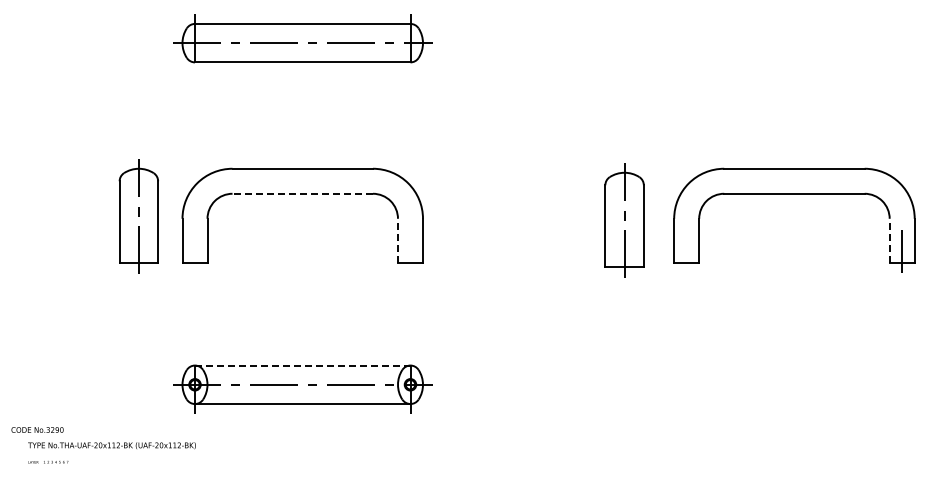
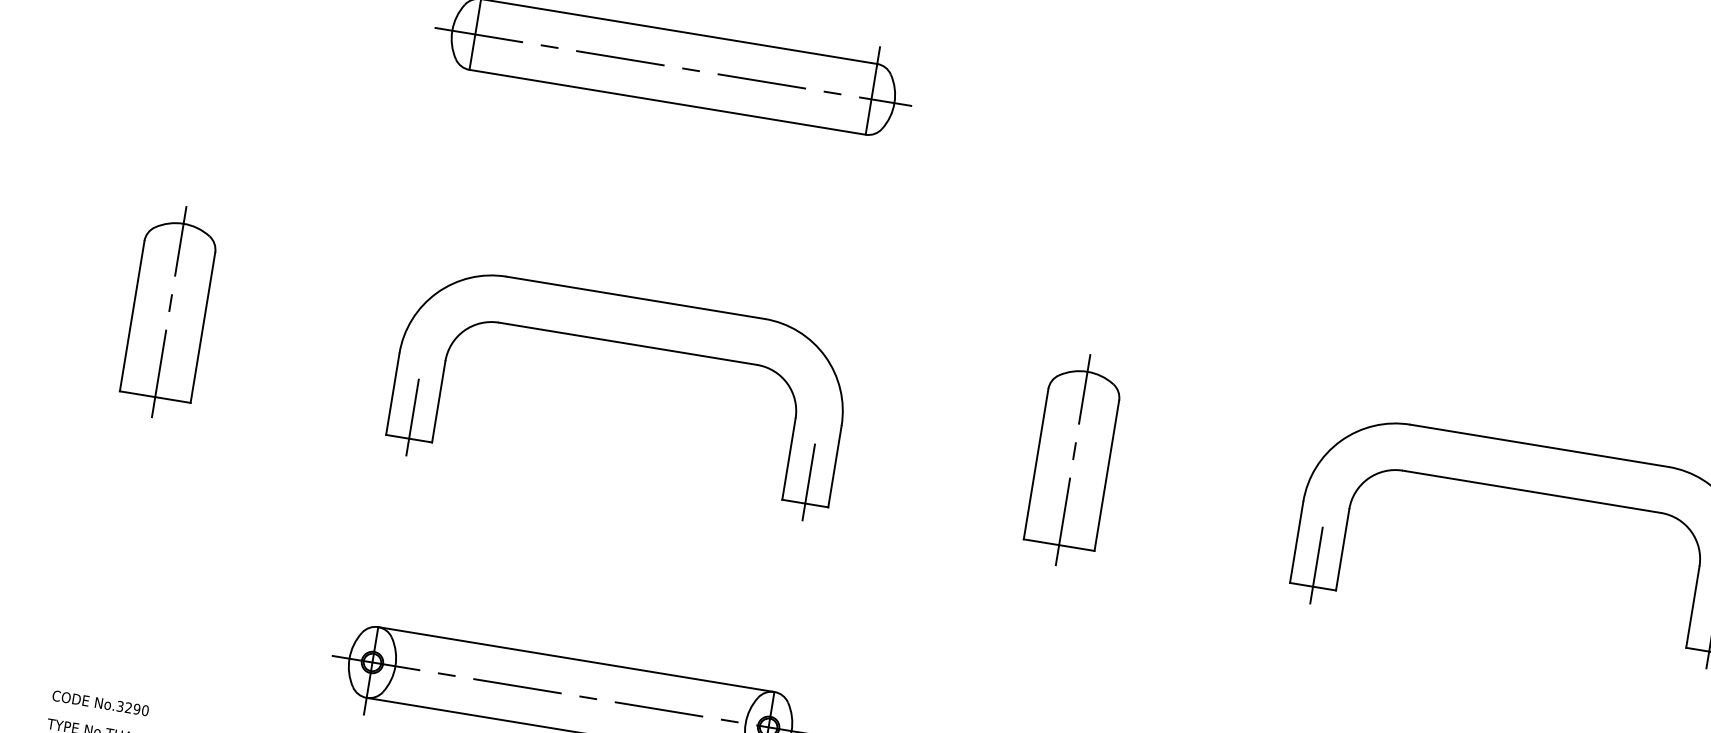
line: (302, 193) -> (627, 343), dashed -> solid
part: (138, 216) -> (168, 311), moved
part: (624, 220) -> (1072, 459), moved
line: (397, 240) -> (788, 458), dashed -> solid
line: (889, 240) -> (1692, 606), dashed -> solid
line: (195, 251) -> (413, 417), added
line: (410, 251) -> (808, 482), added
line: (686, 251) -> (1316, 565), added
line: (302, 365) -> (575, 659), dashed -> solid
text: (37, 429) -> (100, 702), moved

